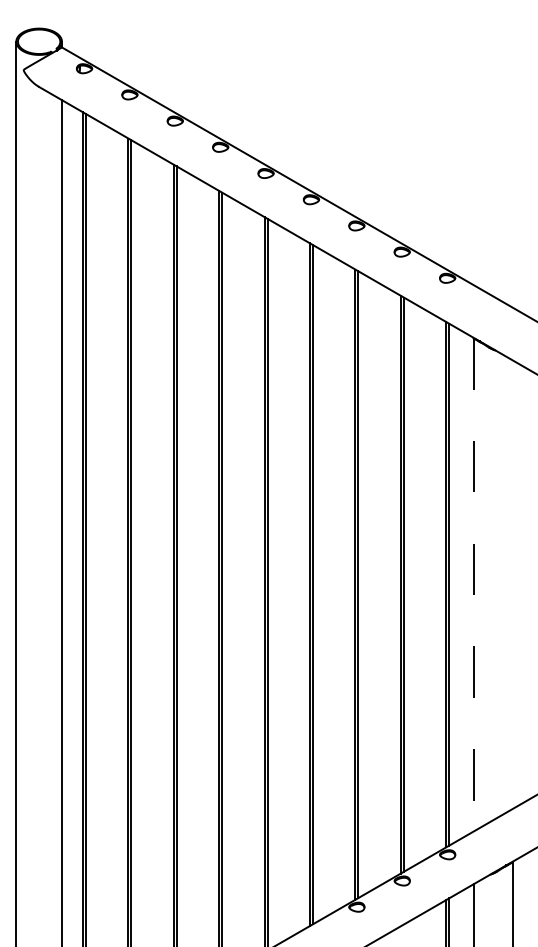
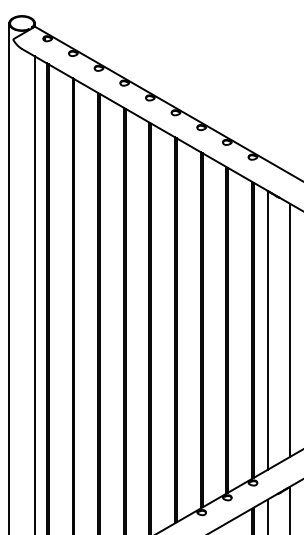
line: (512, 584) -> (289, 330), added
line: (473, 586) -> (267, 331), dashed -> solid

